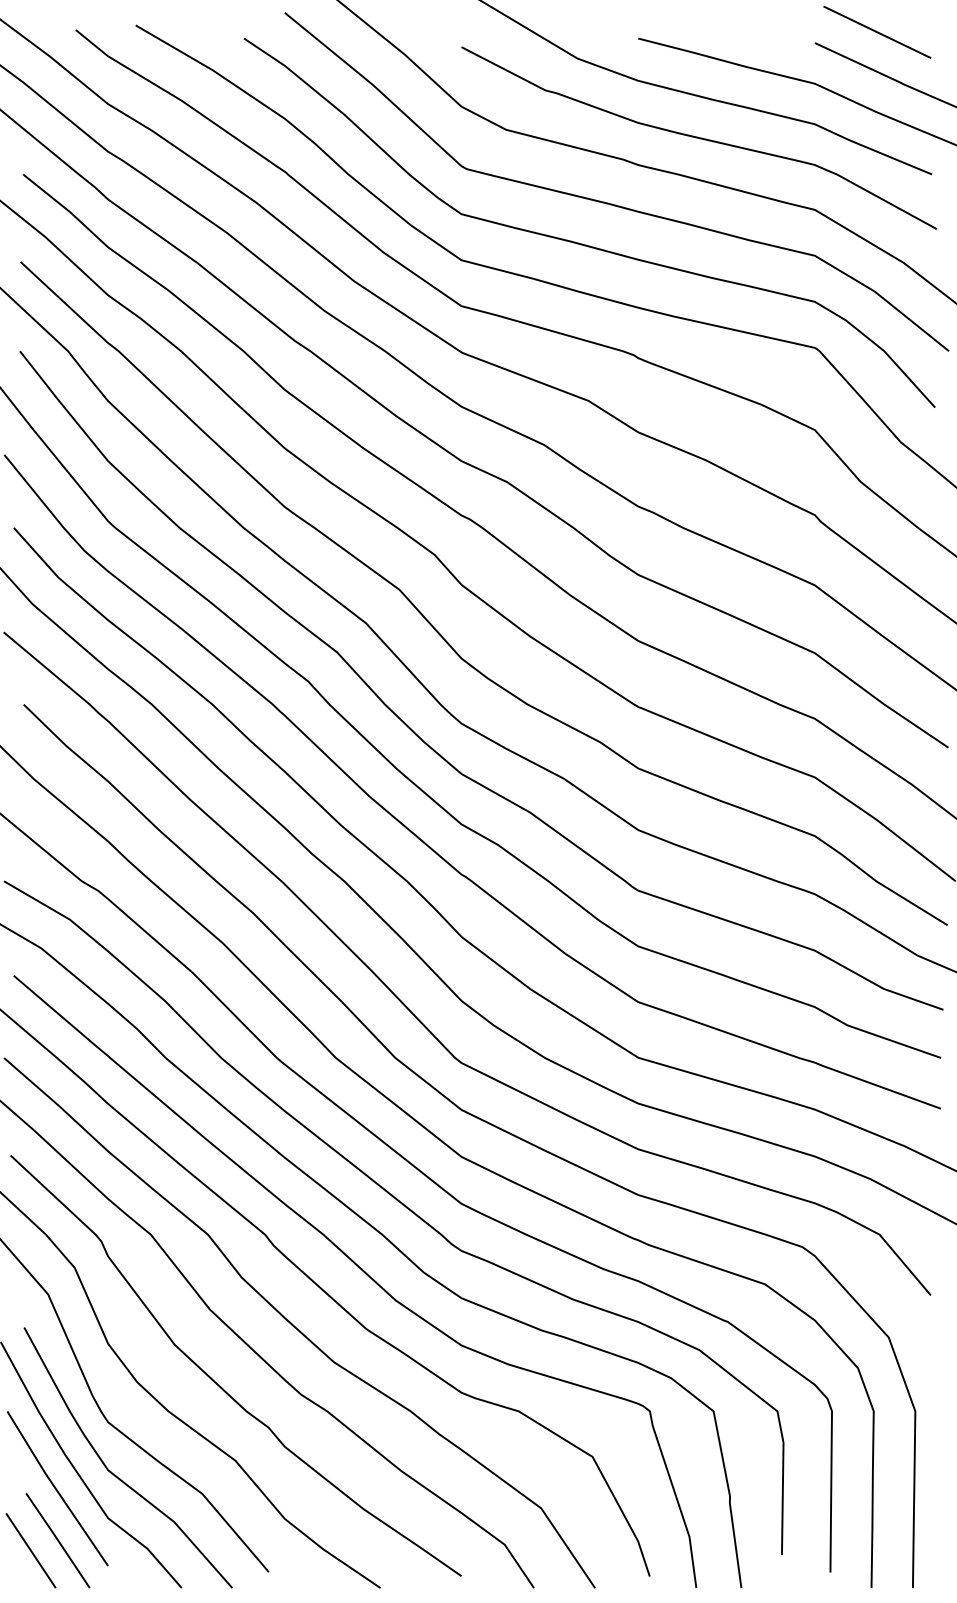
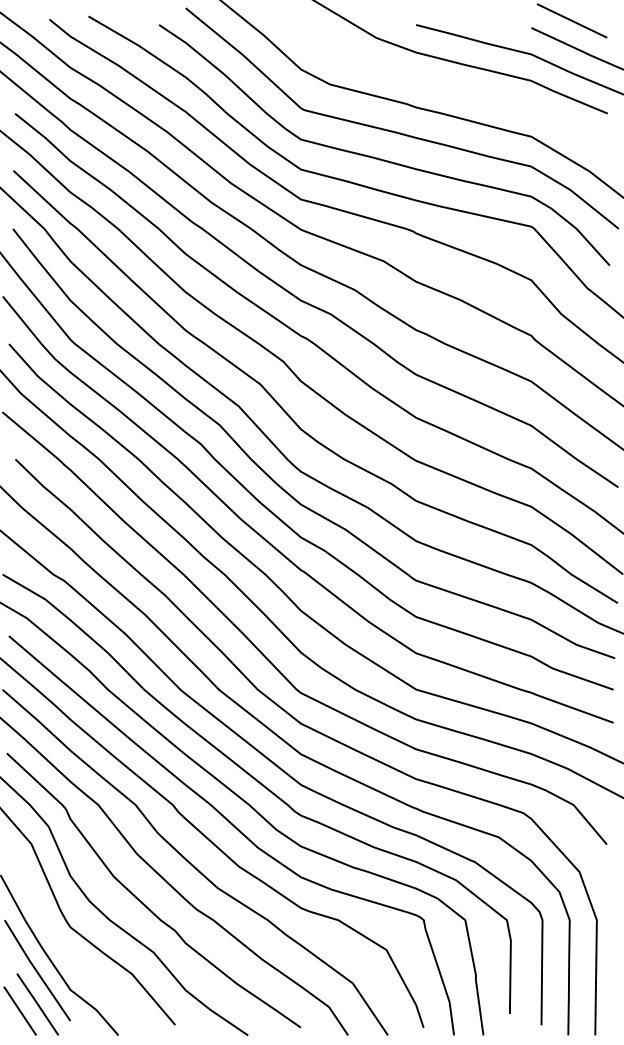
curve: (698, 137) -> (455, 89), removed
curve: (118, 1476) -> (77, 962), removed

